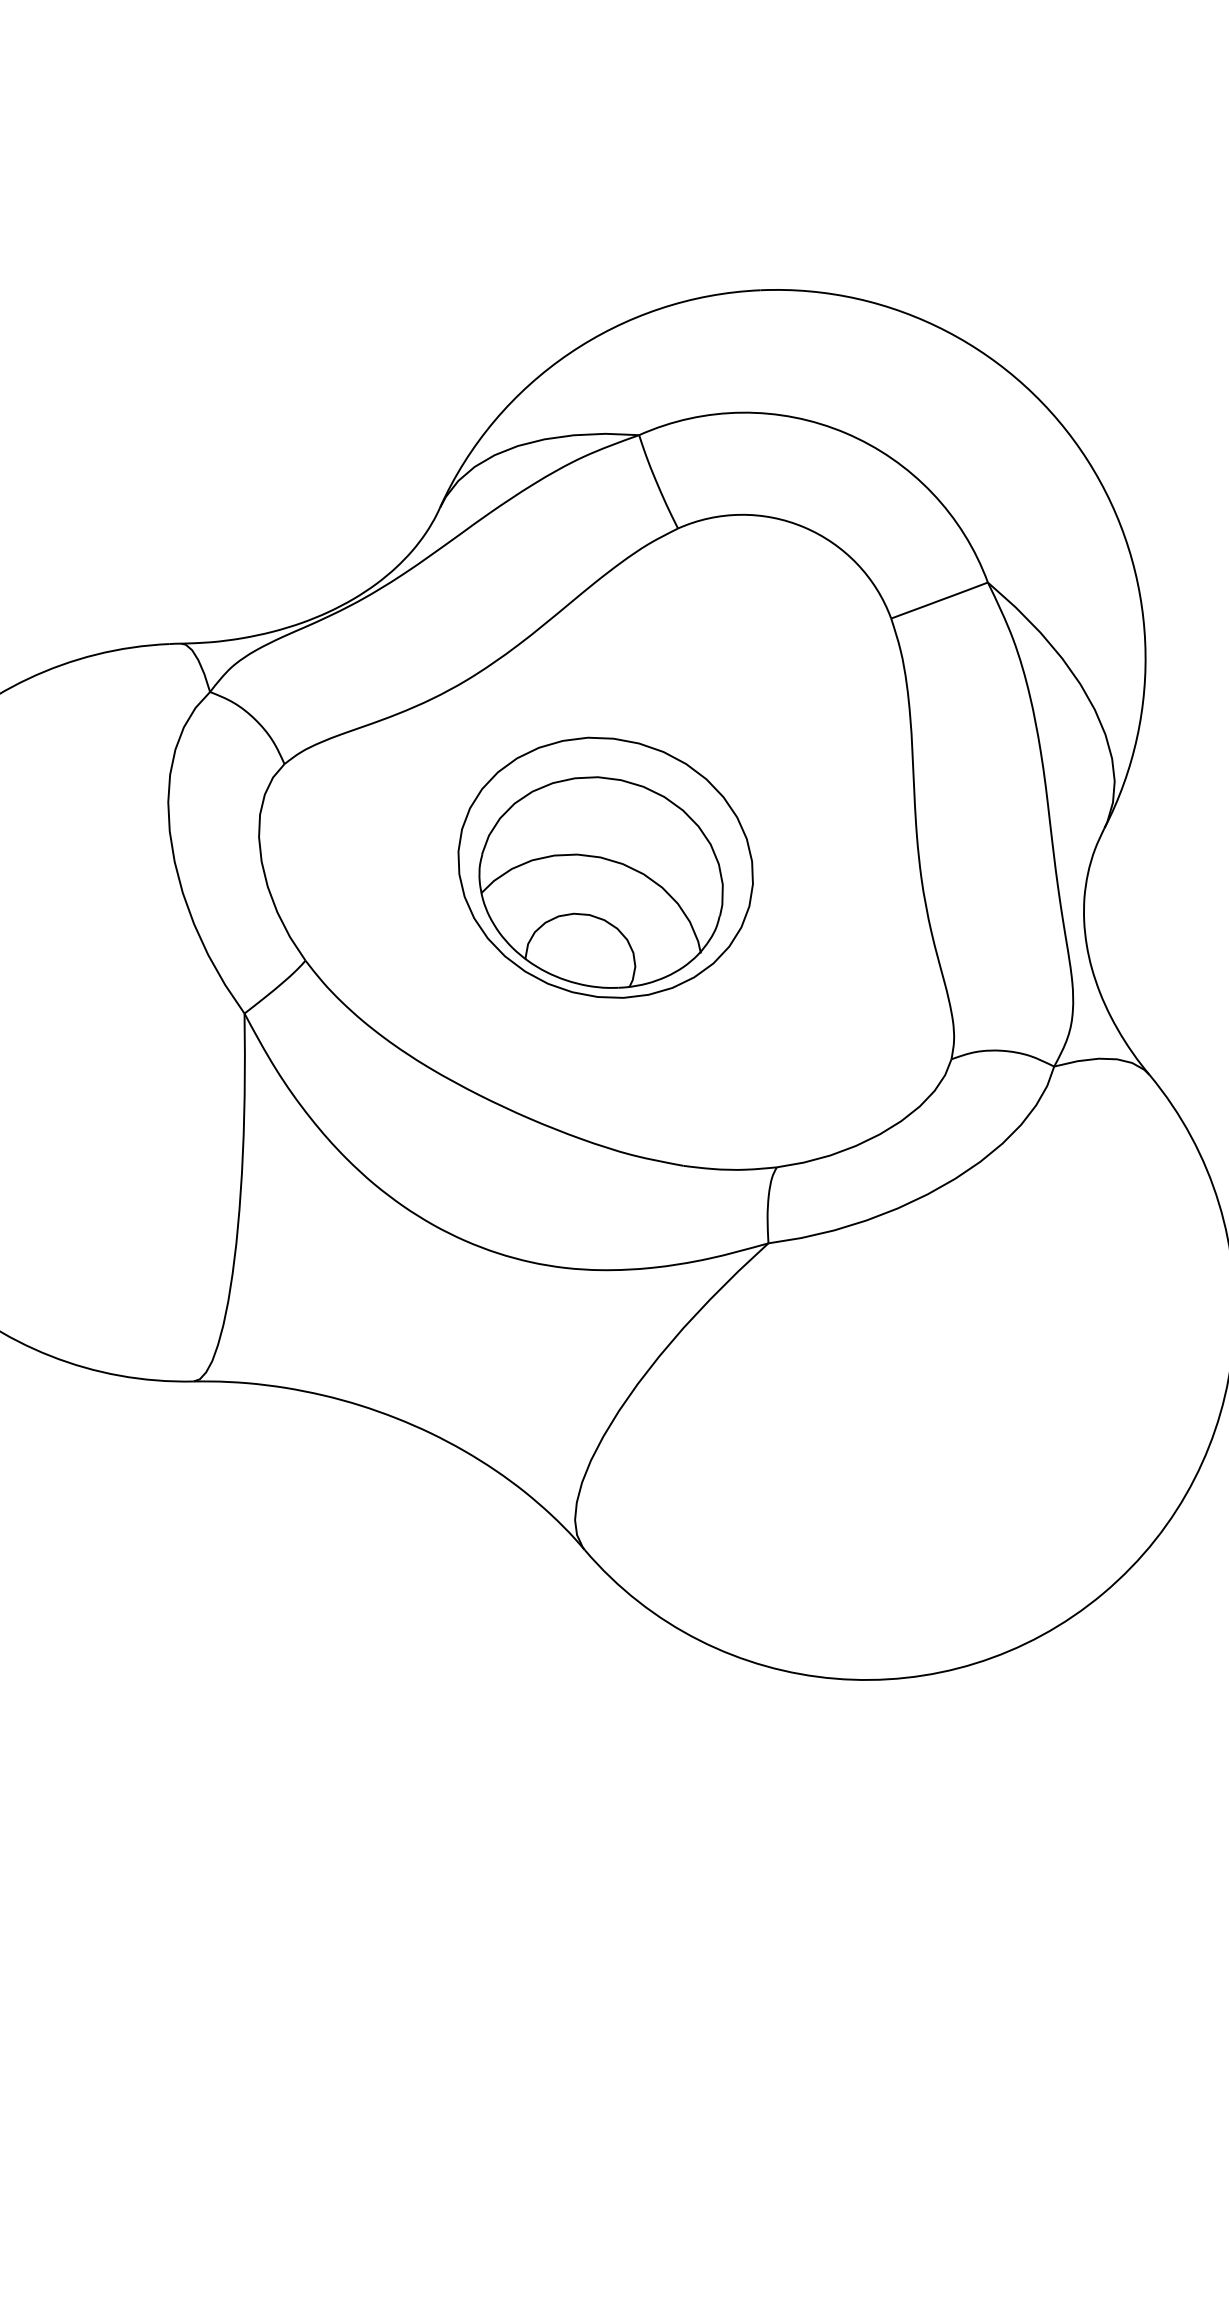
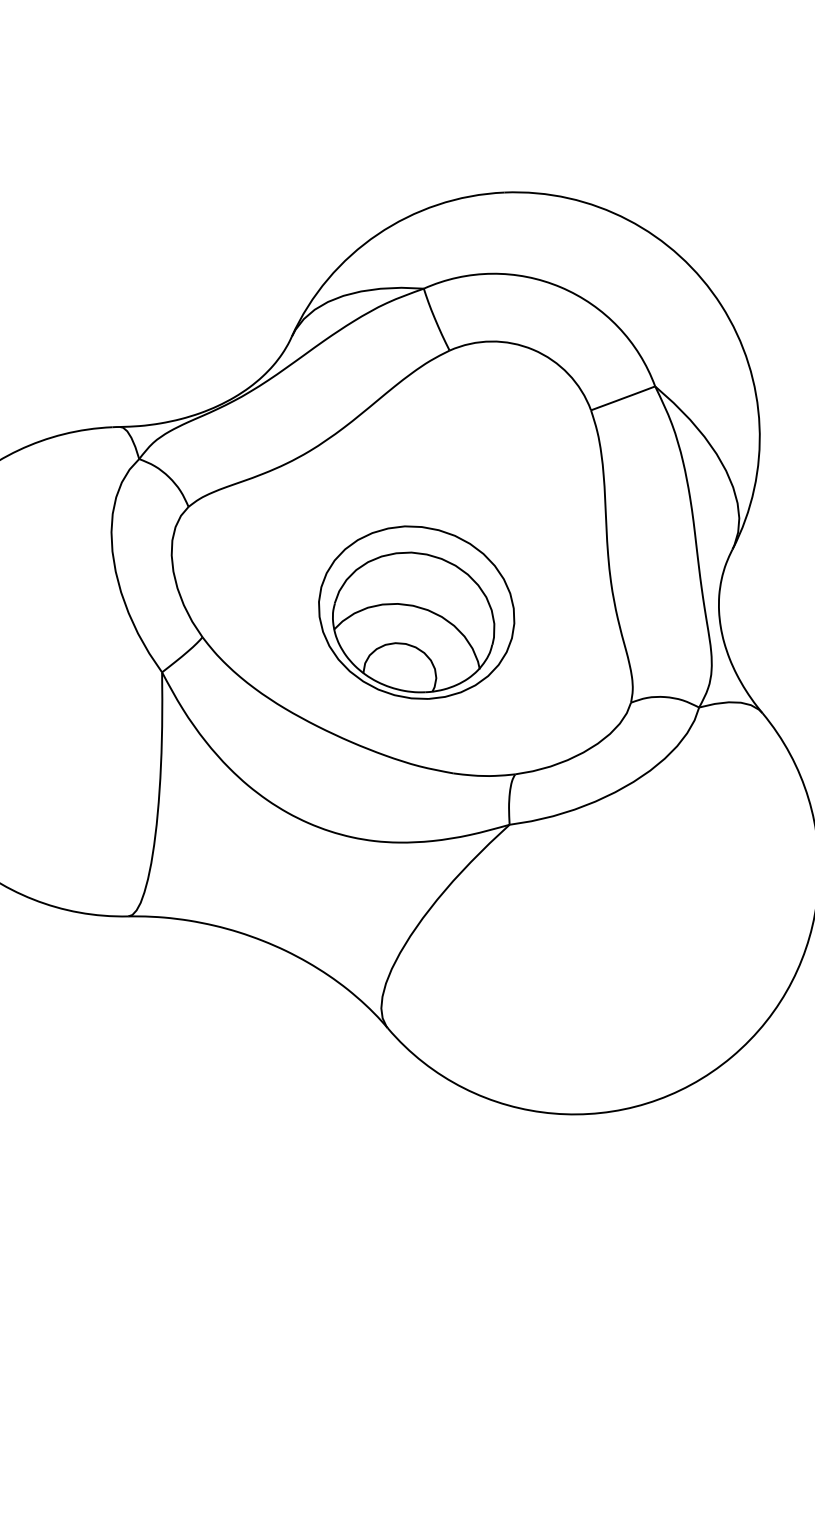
part: (605, 867) -> (416, 612), moved

